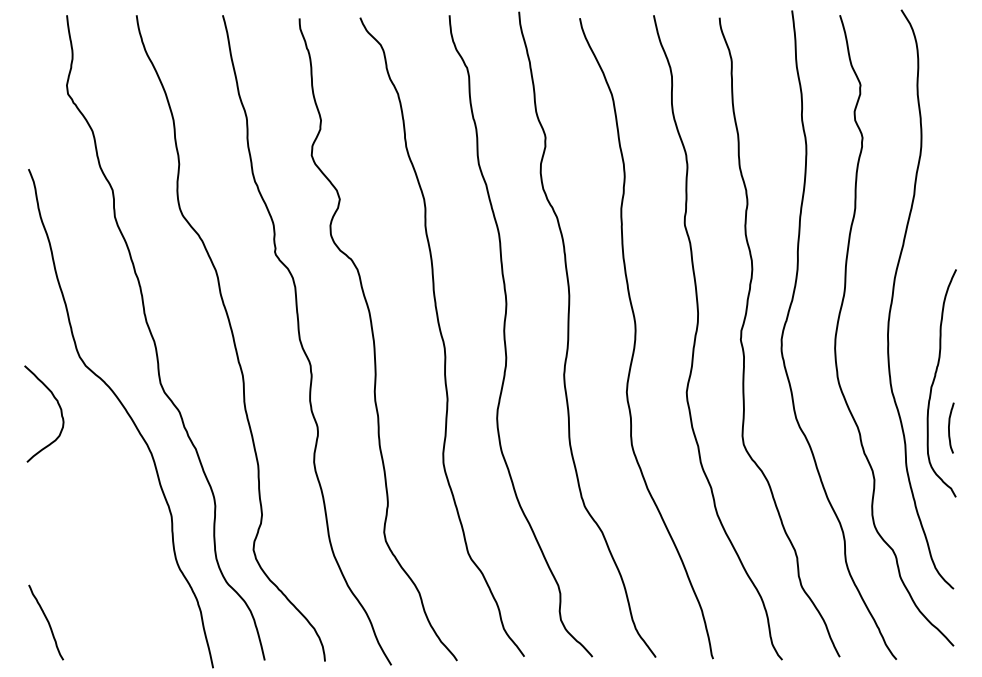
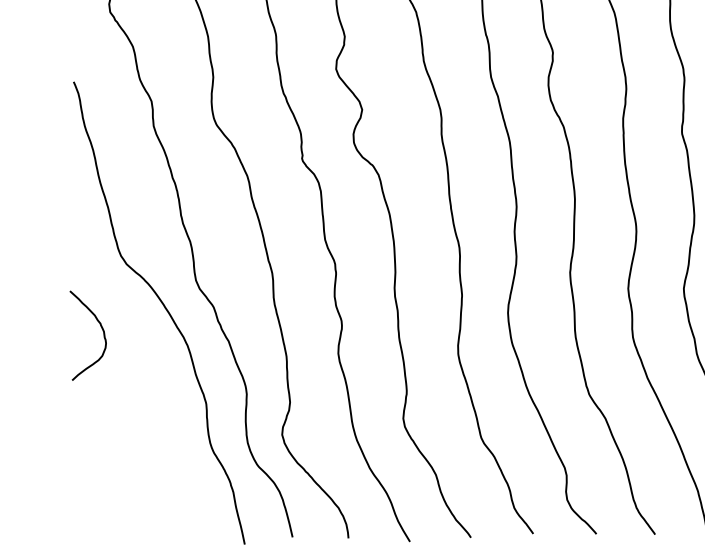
curve: (58, 406) -> (101, 328), moved
curve: (47, 622) -> (91, 502), removed

